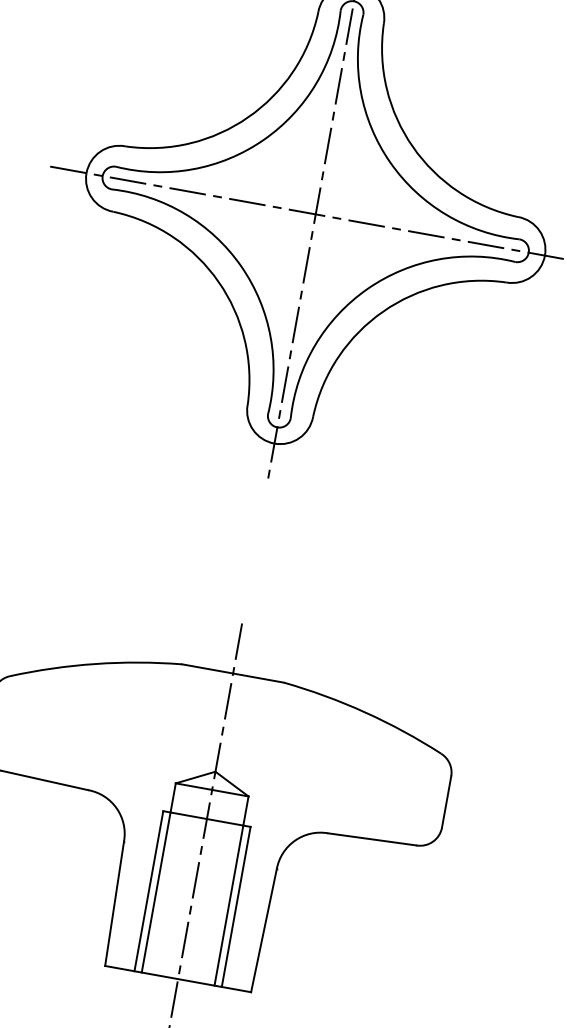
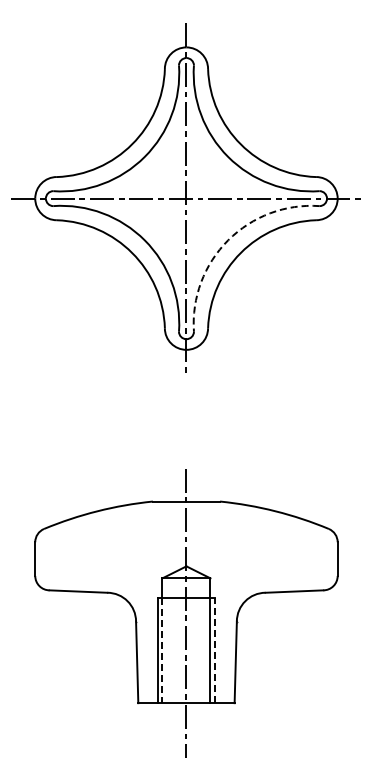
arc: (368, 289) -> (228, 240), solid -> dashed
line: (156, 892) -> (162, 650), solid -> dashed
line: (236, 907) -> (215, 650), solid -> dashed

